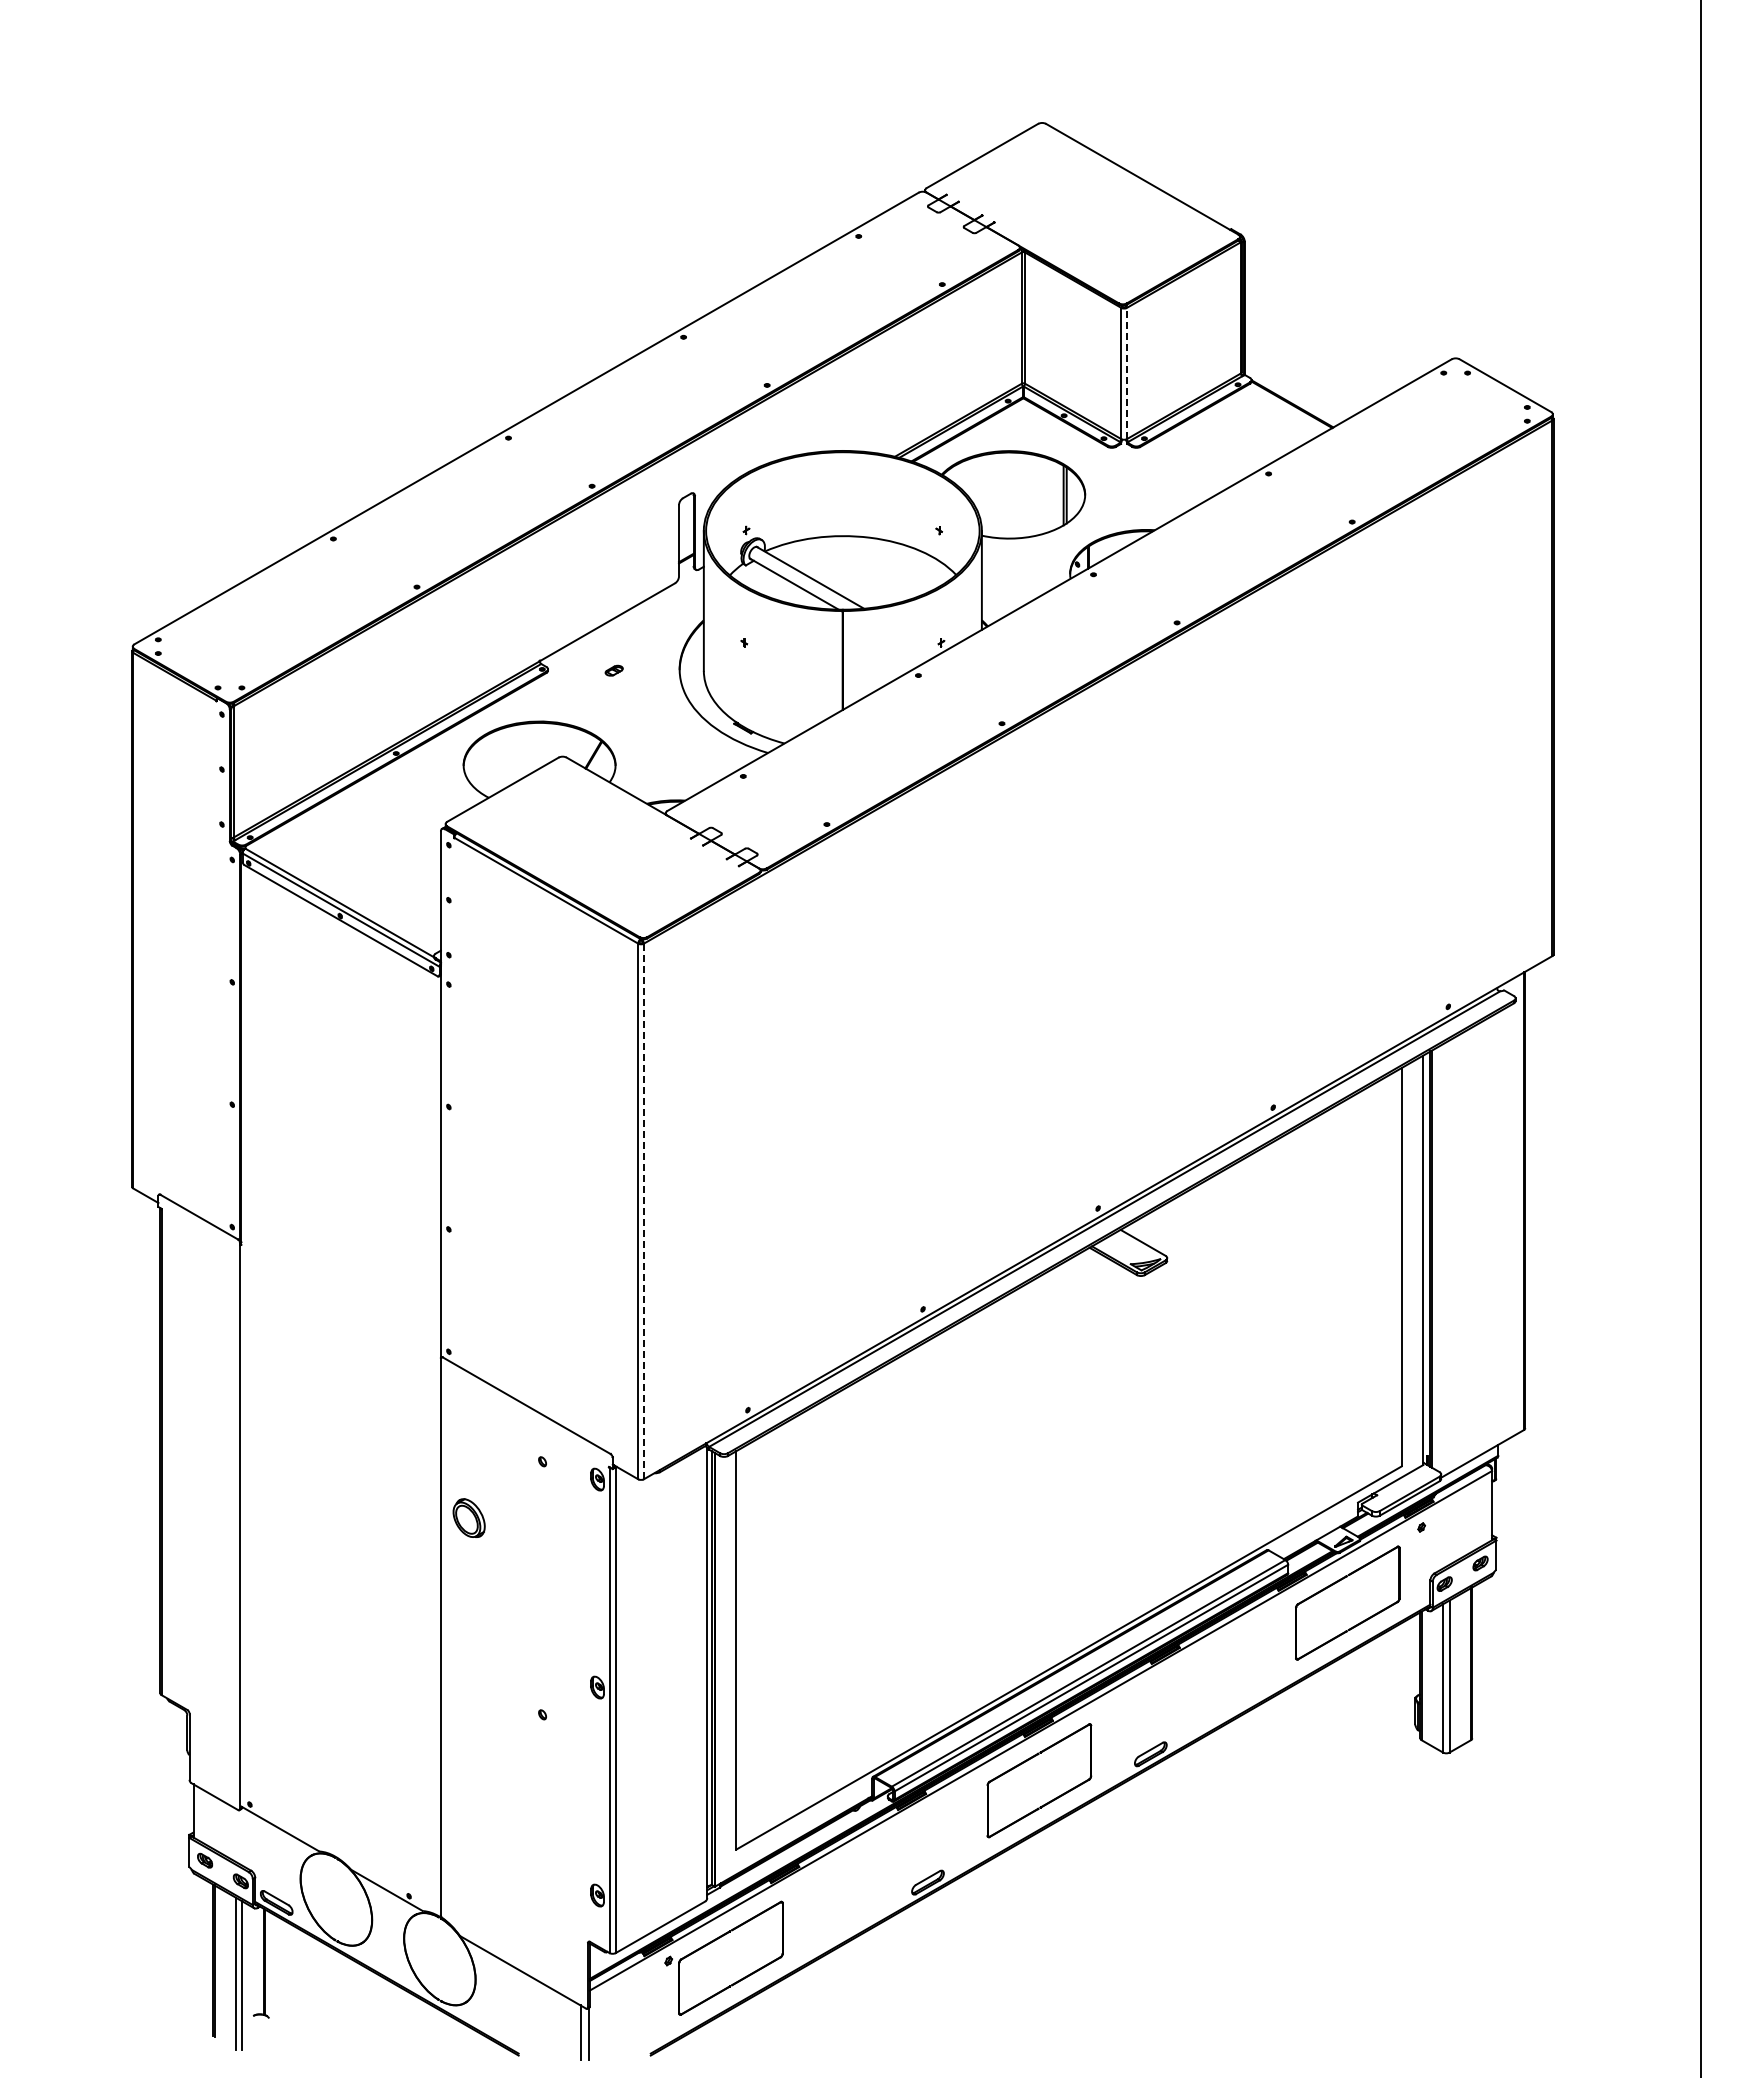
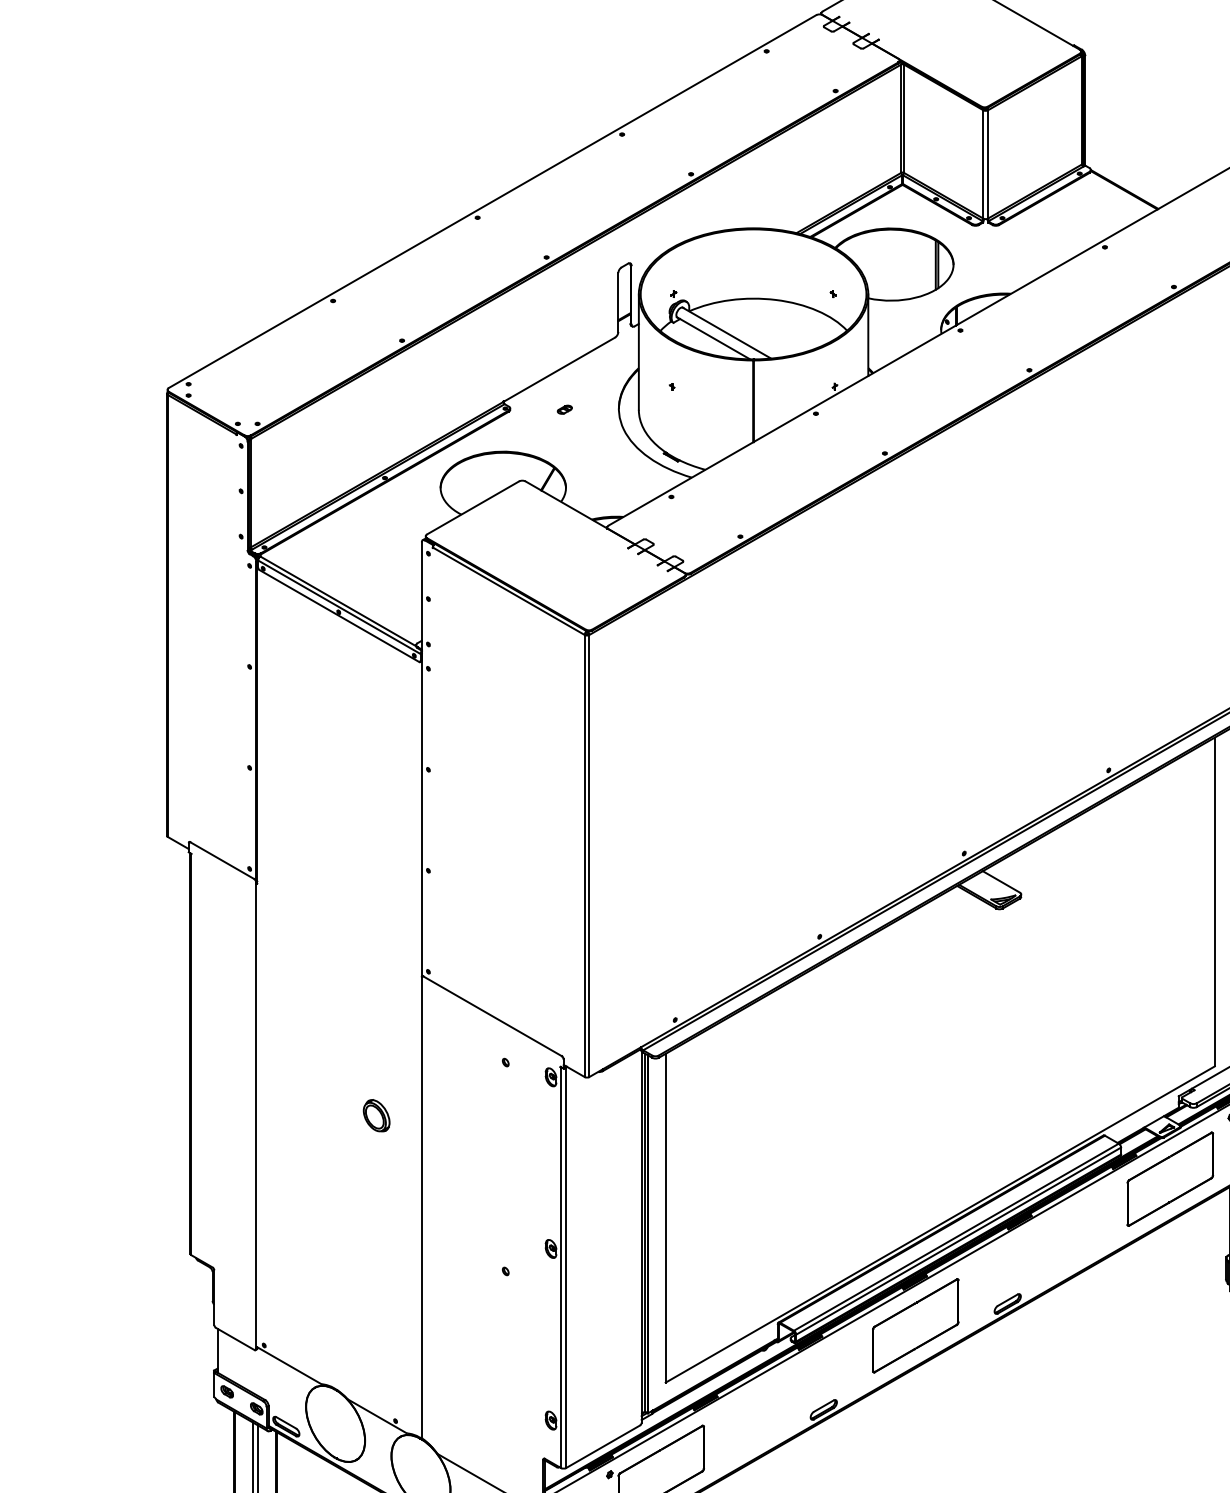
line: (1126, 373) -> (987, 164), dashed -> solid
line: (643, 1211) -> (589, 856), dashed -> solid
part: (468, 1517) -> (376, 1115), moved

